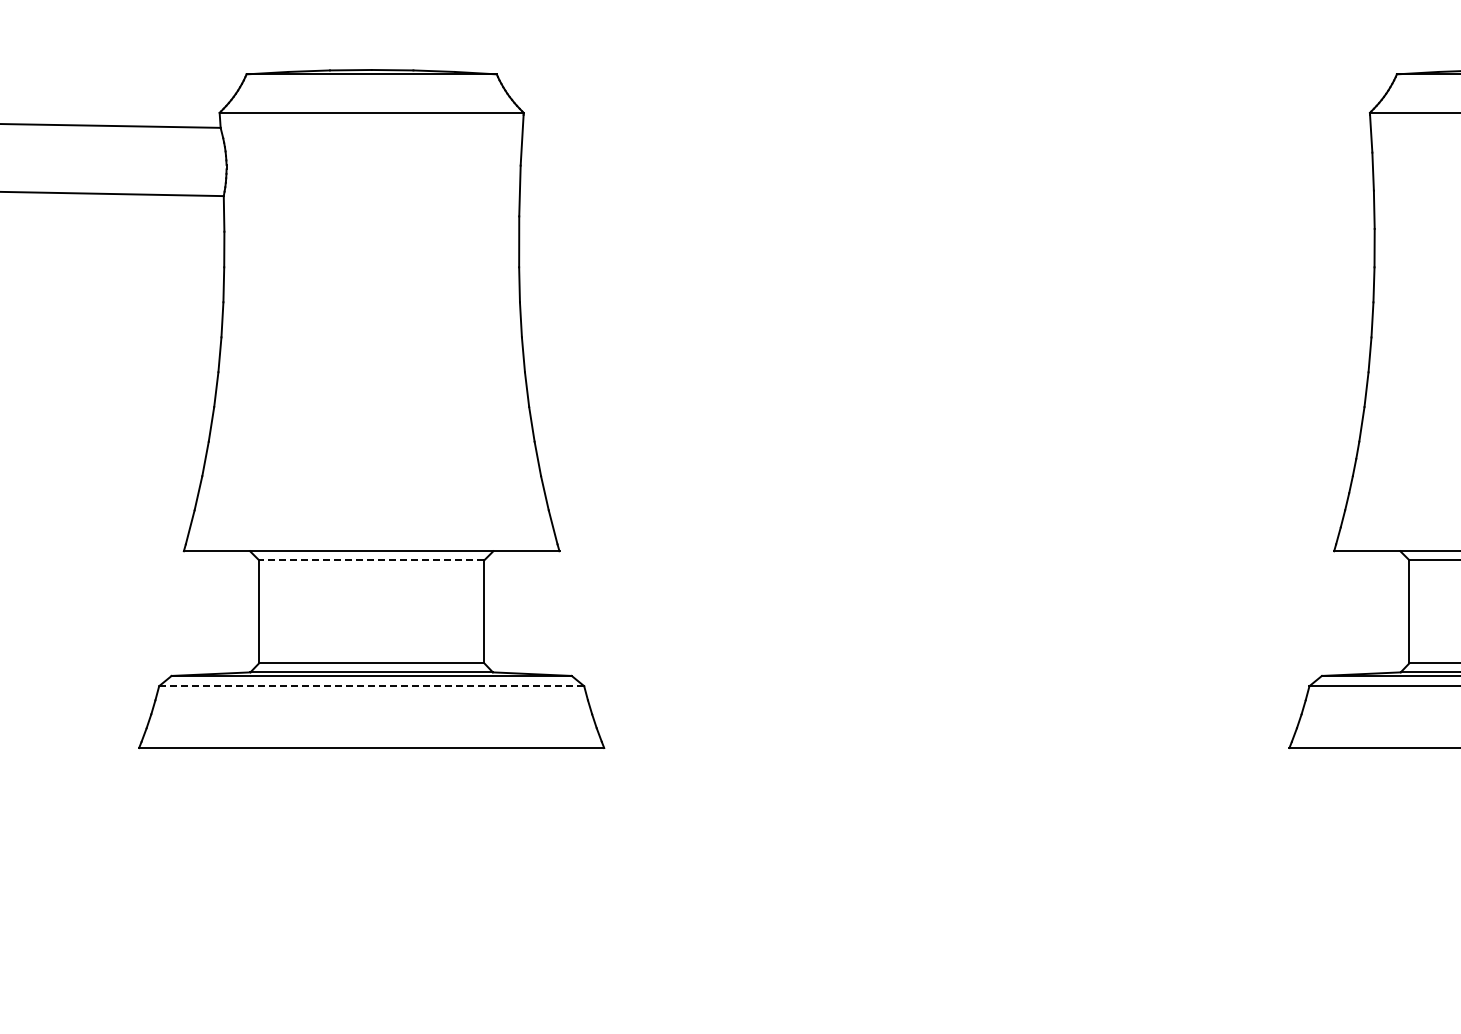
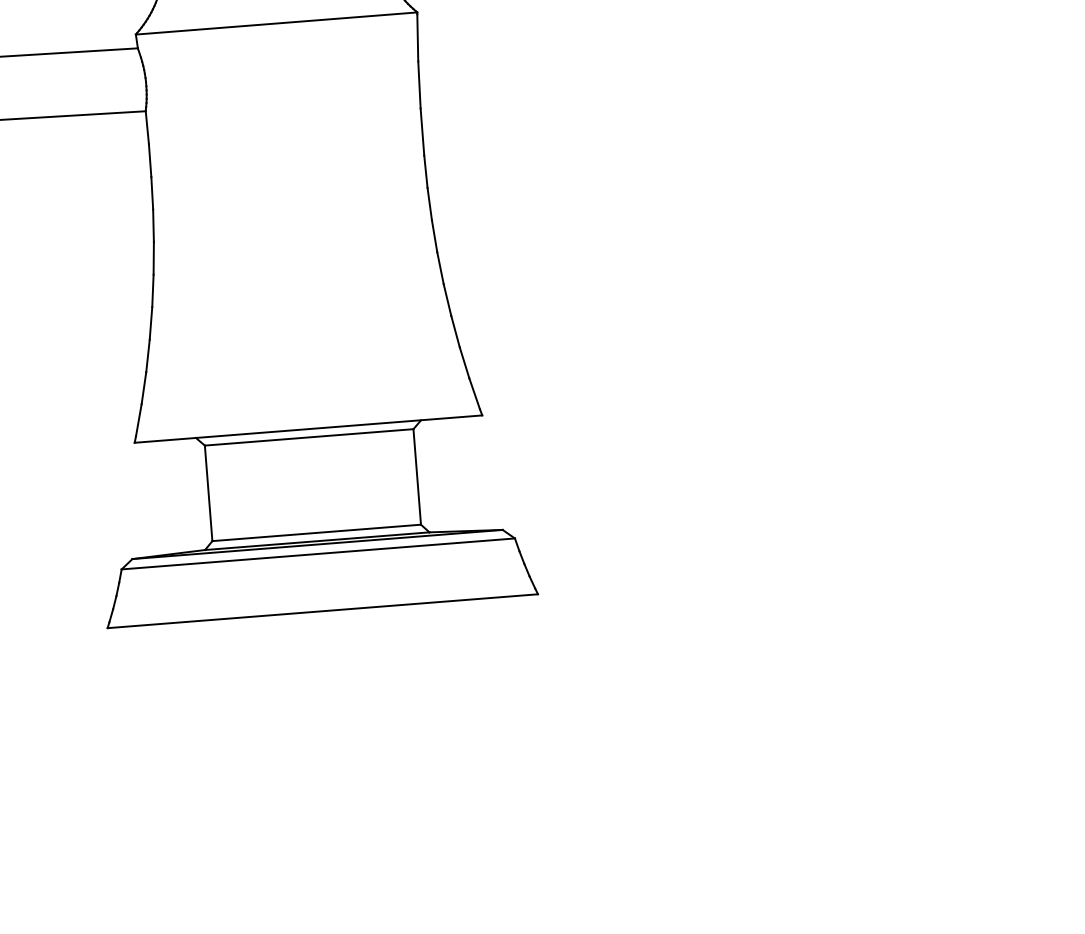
line: (371, 560) -> (308, 437), dashed -> solid
line: (372, 686) -> (319, 554), dashed -> solid

